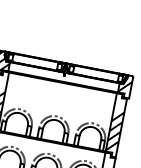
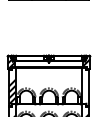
hatch: (114, 131) -> (85, 90), removed

